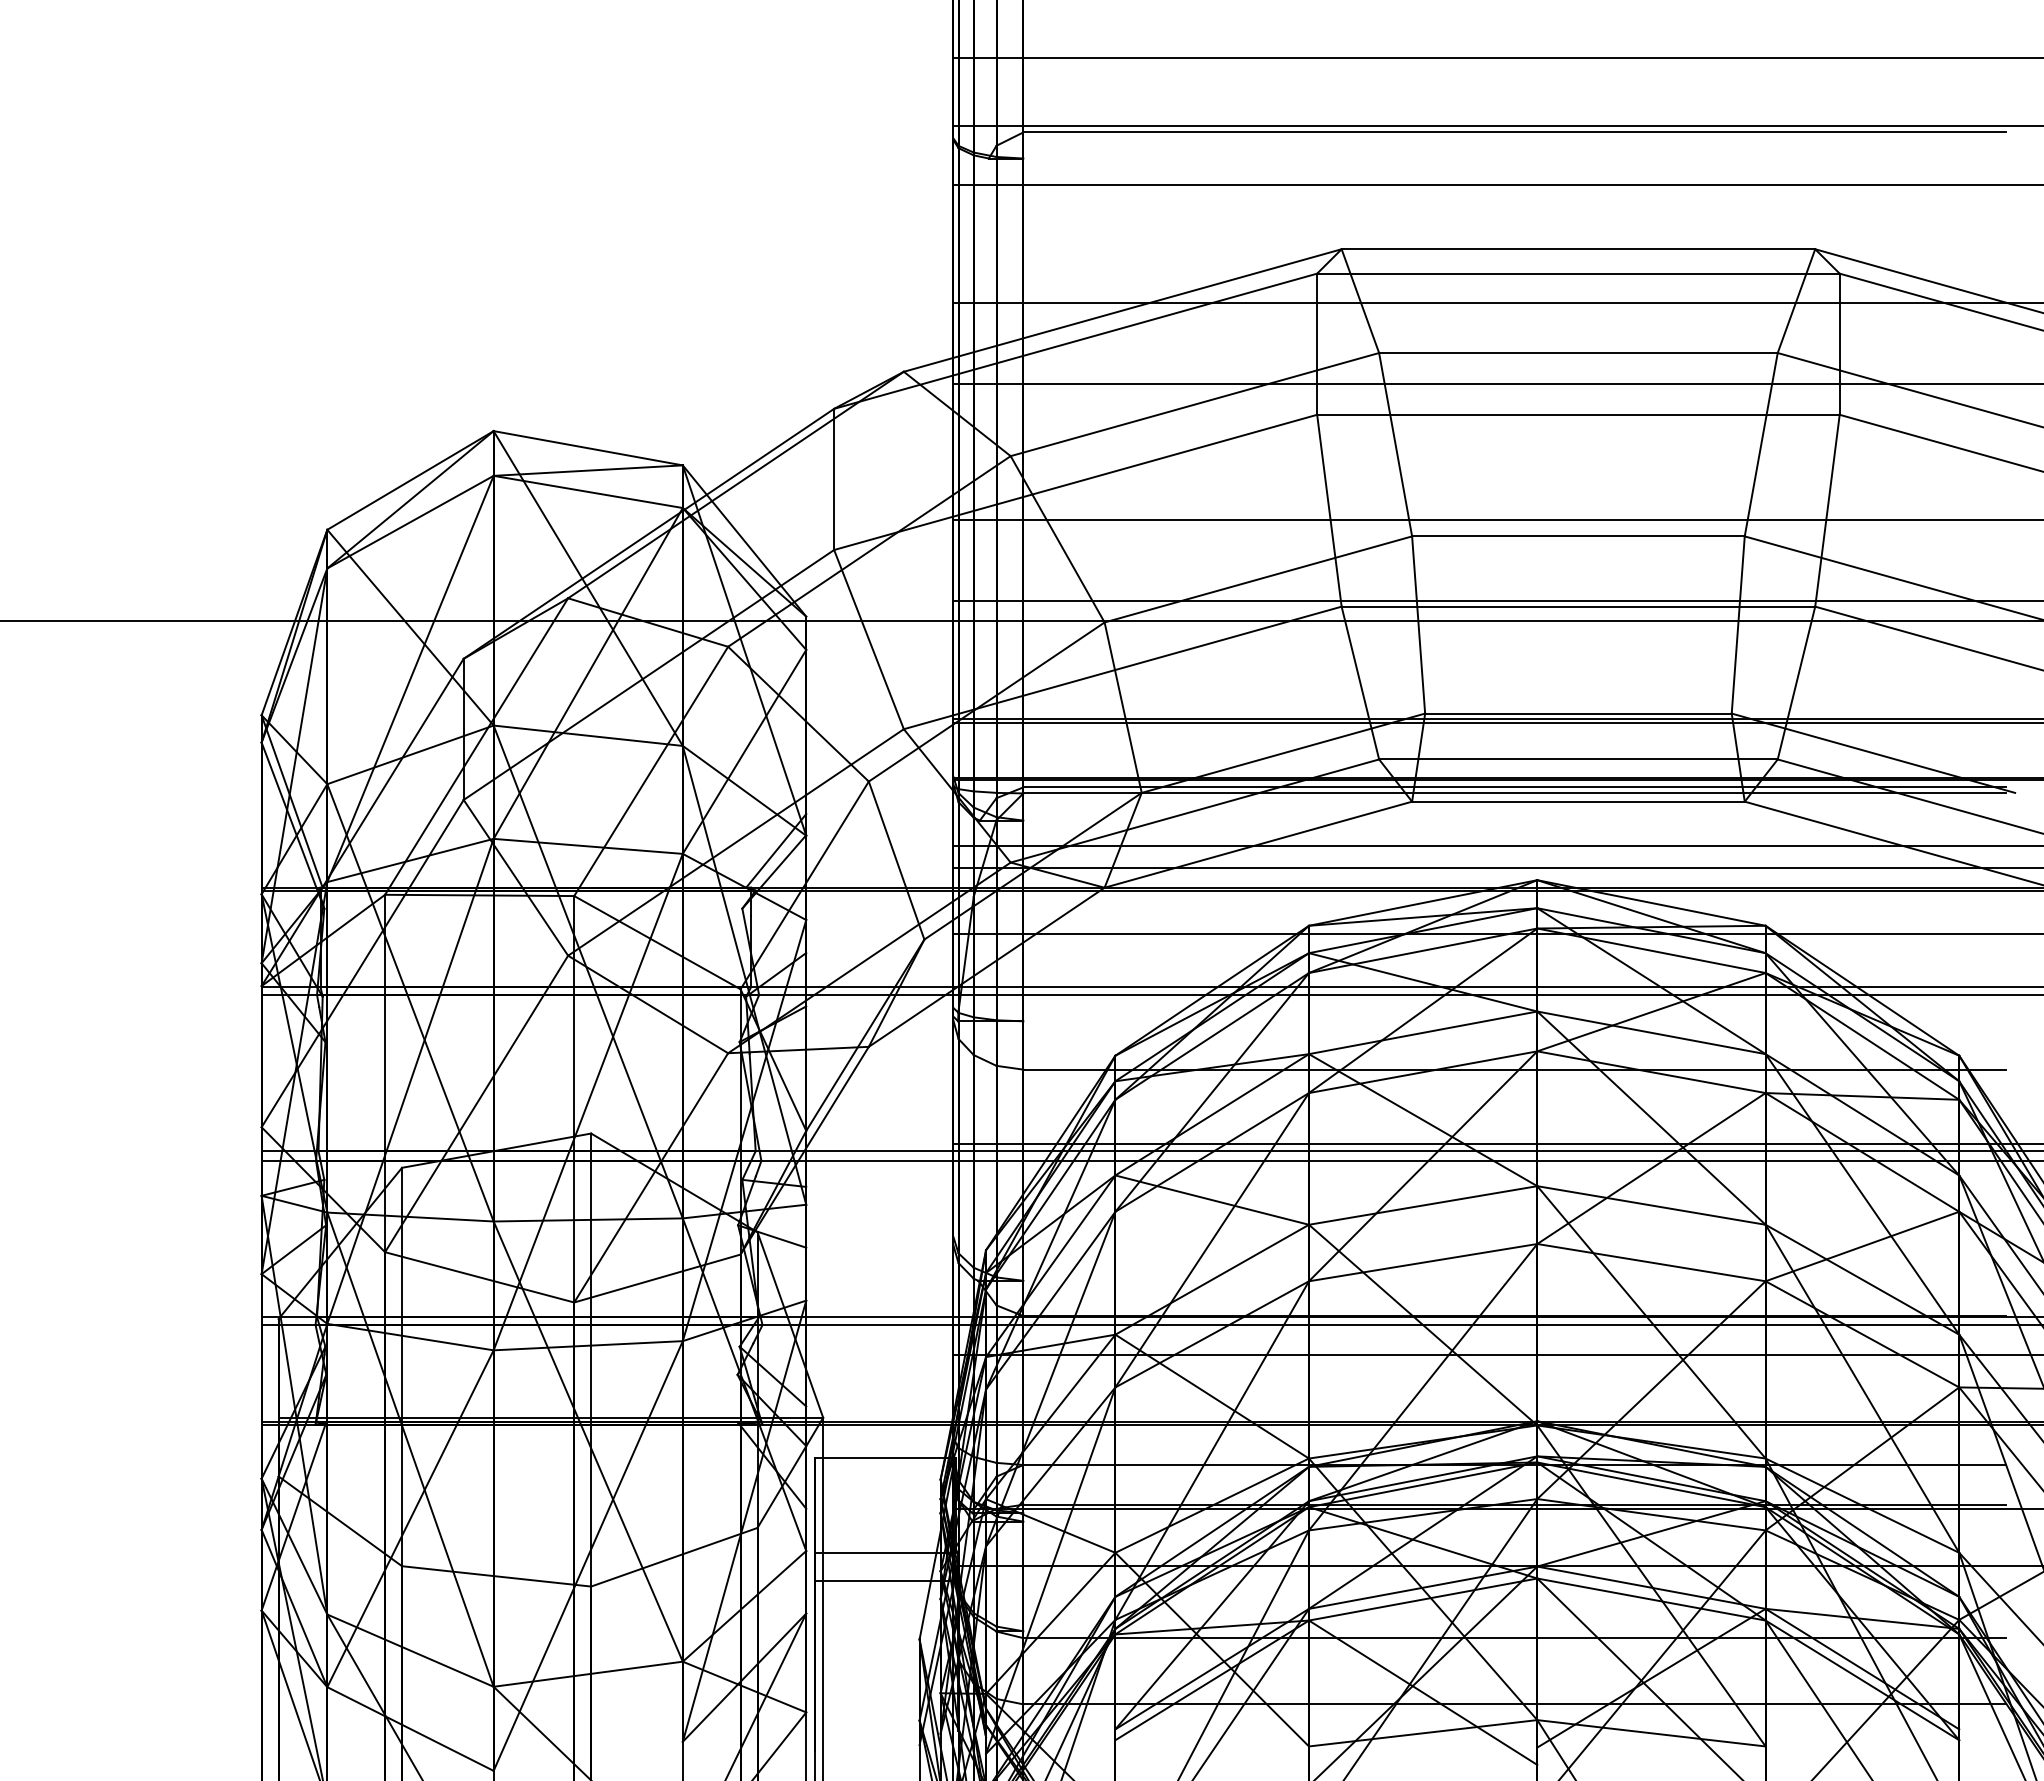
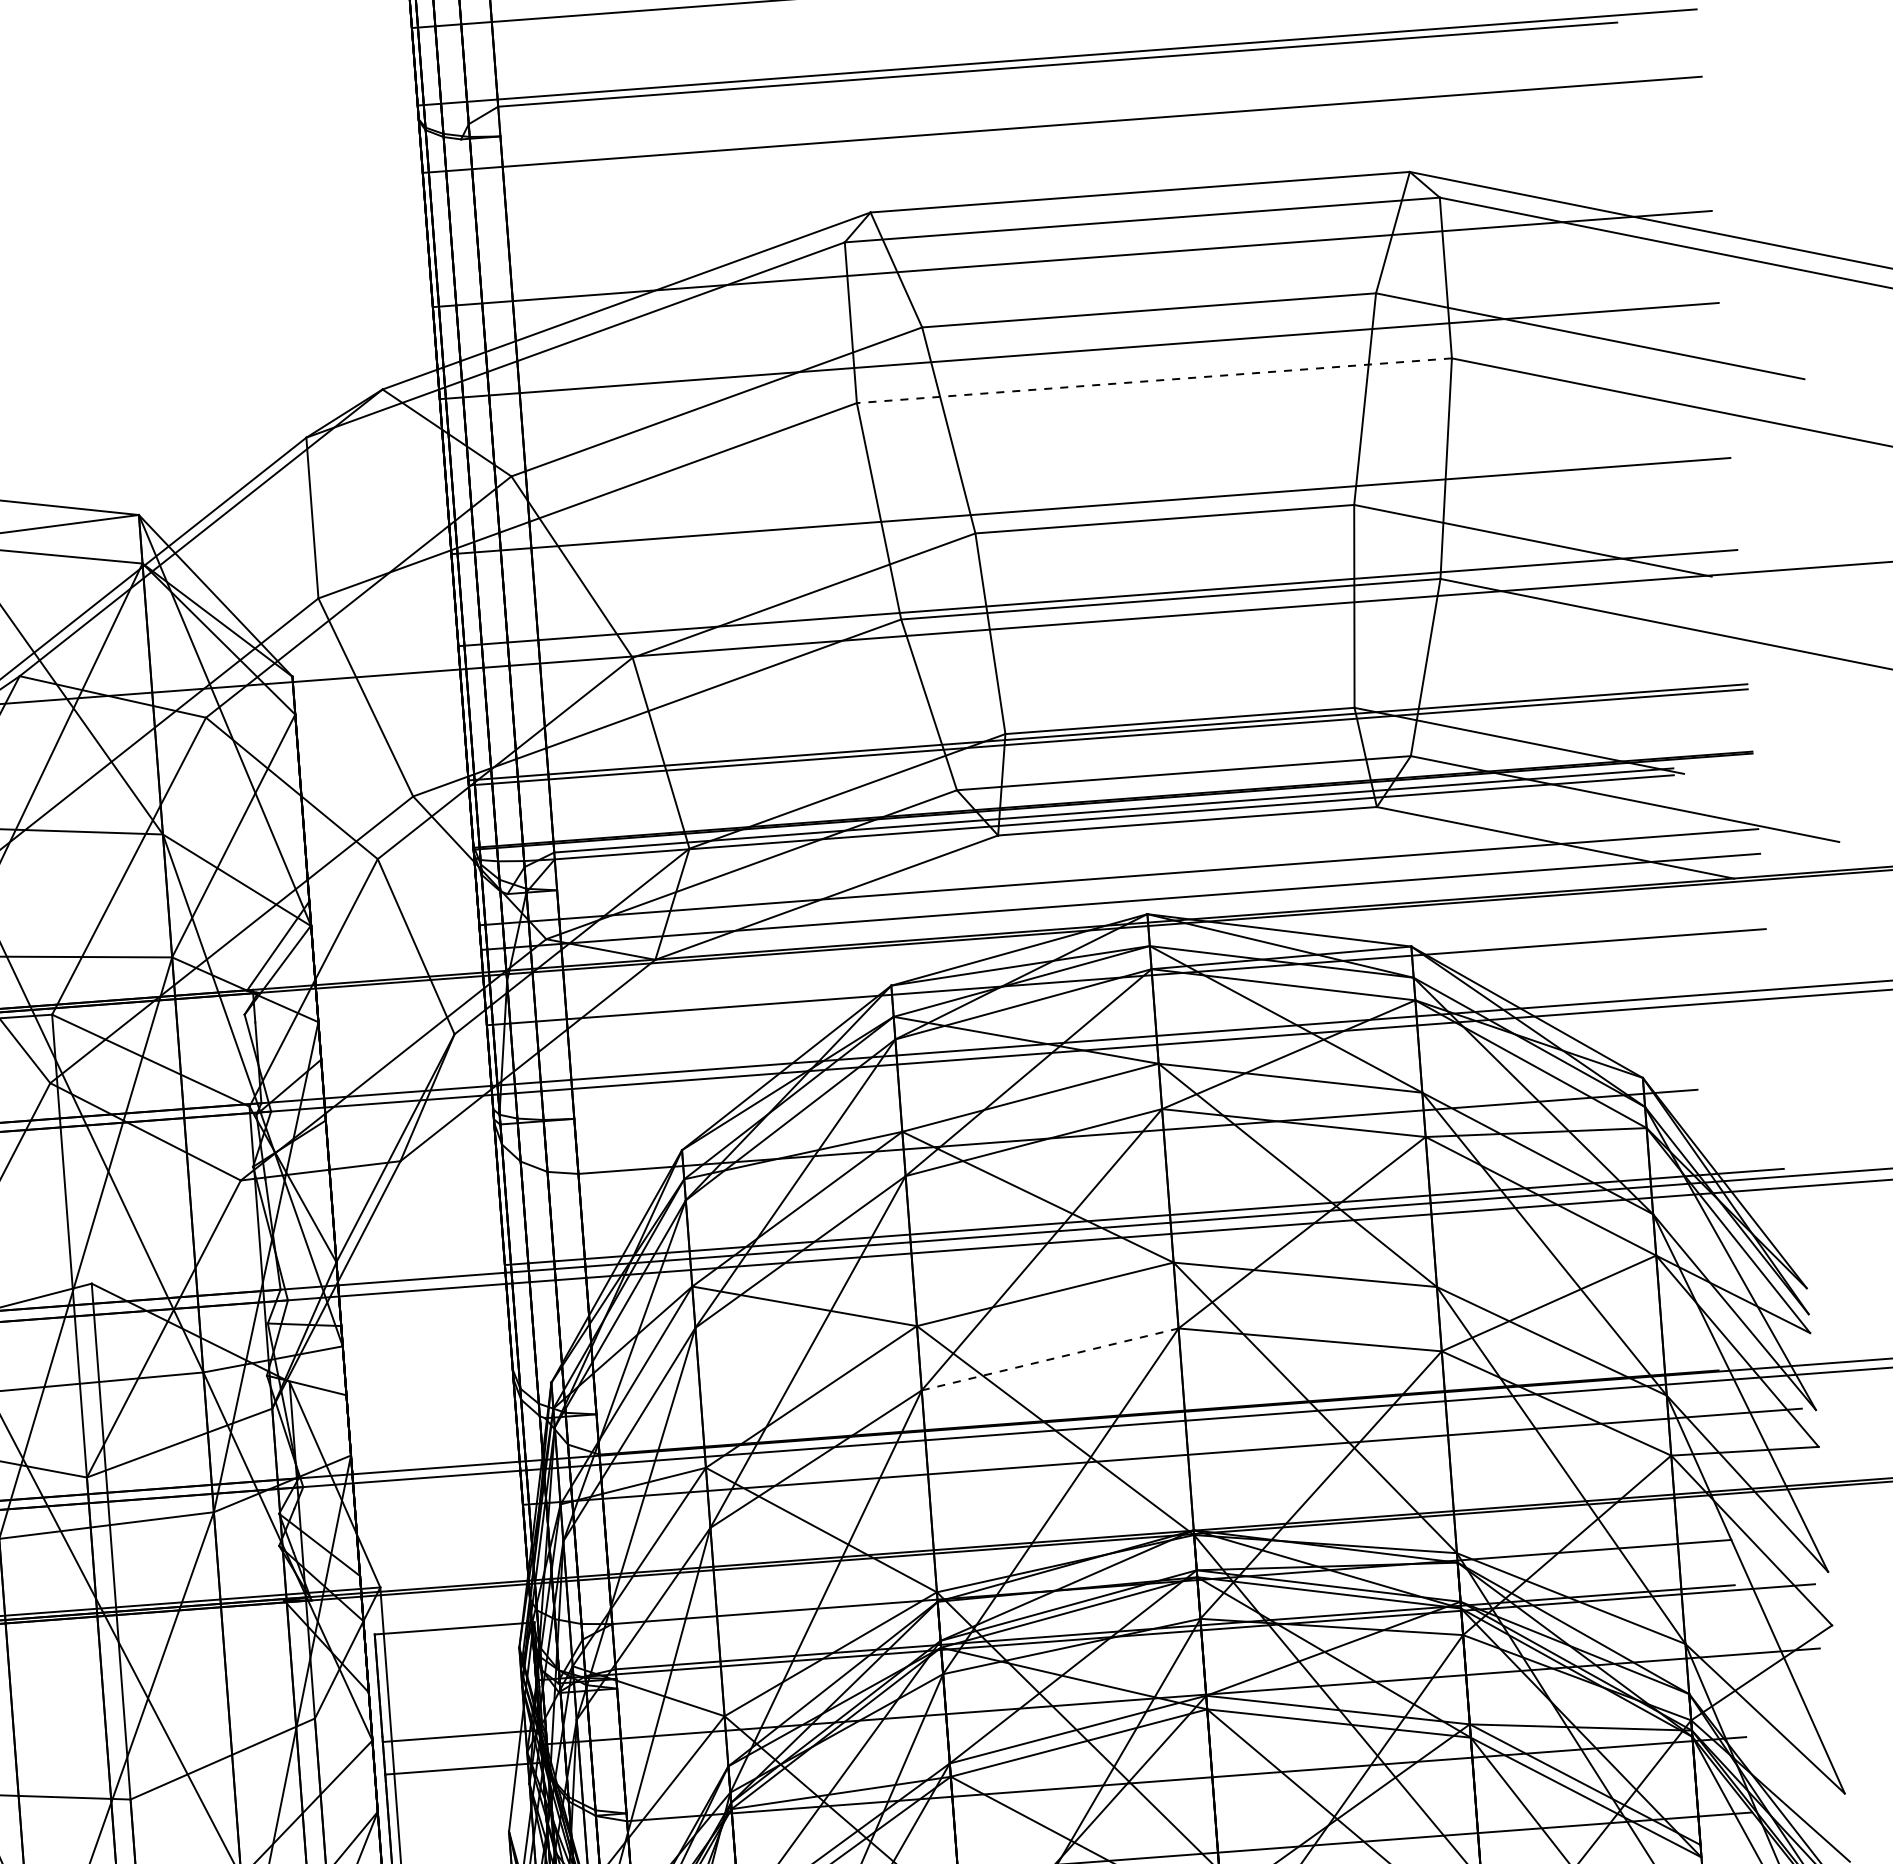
line: (1577, 414) -> (1153, 380), solid -> dashed
line: (1423, 1262) -> (1050, 1359), solid -> dashed

